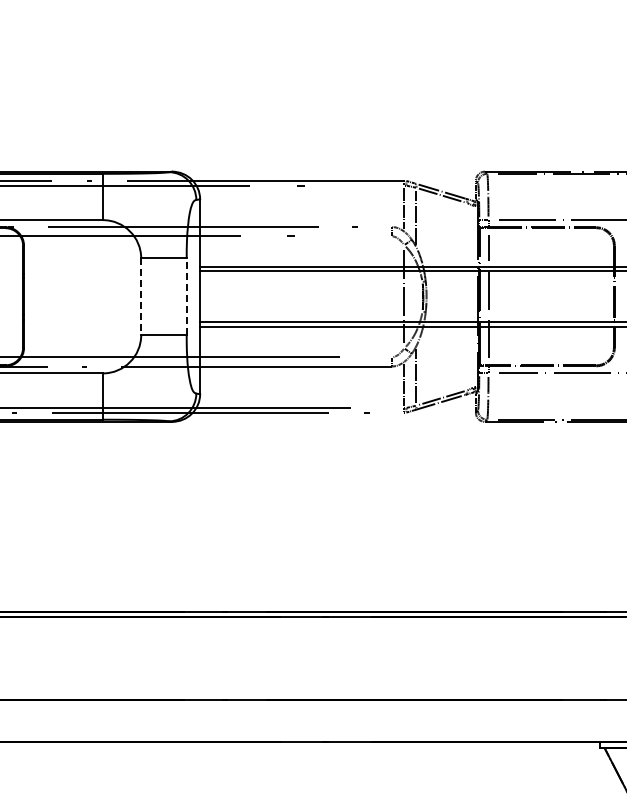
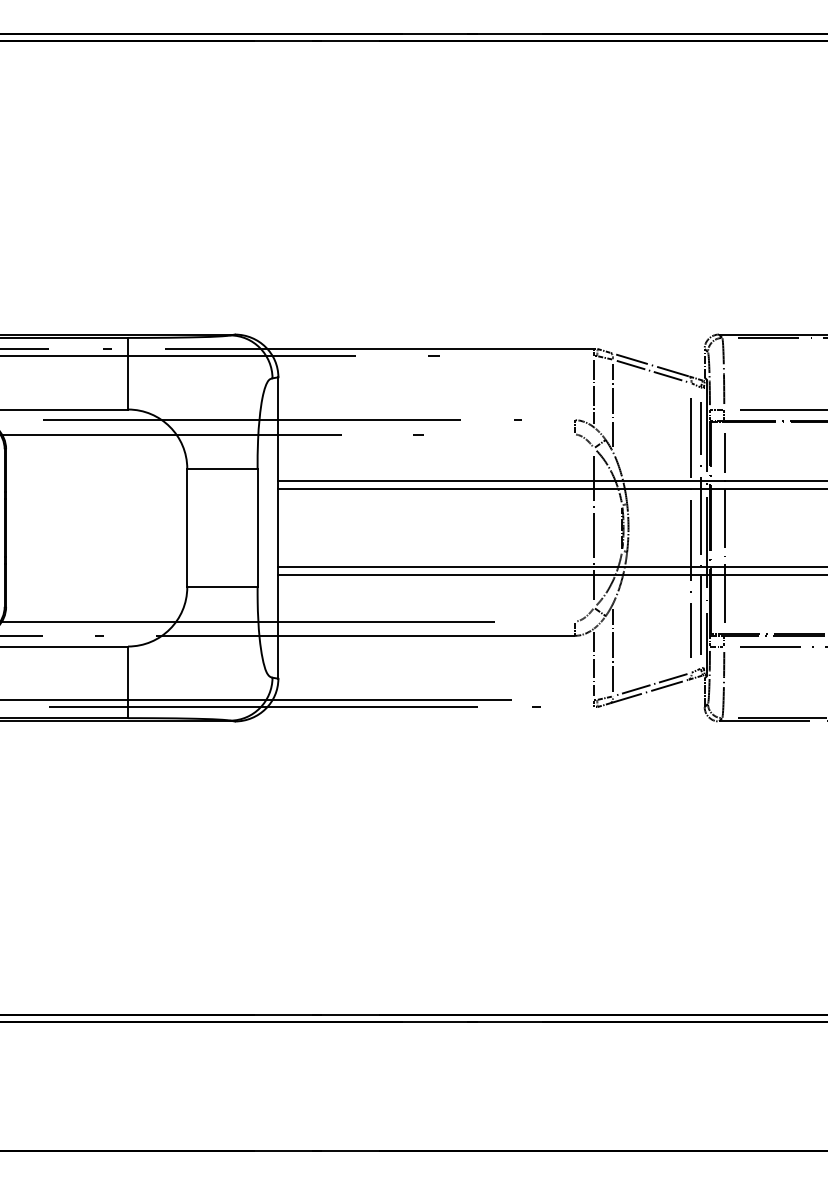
line: (186, 296) -> (257, 527), dashed -> solid
line: (467, 296) -> (691, 527), added
line: (473, 296) -> (701, 527), added
line: (141, 297) -> (187, 529), dashed -> solid

